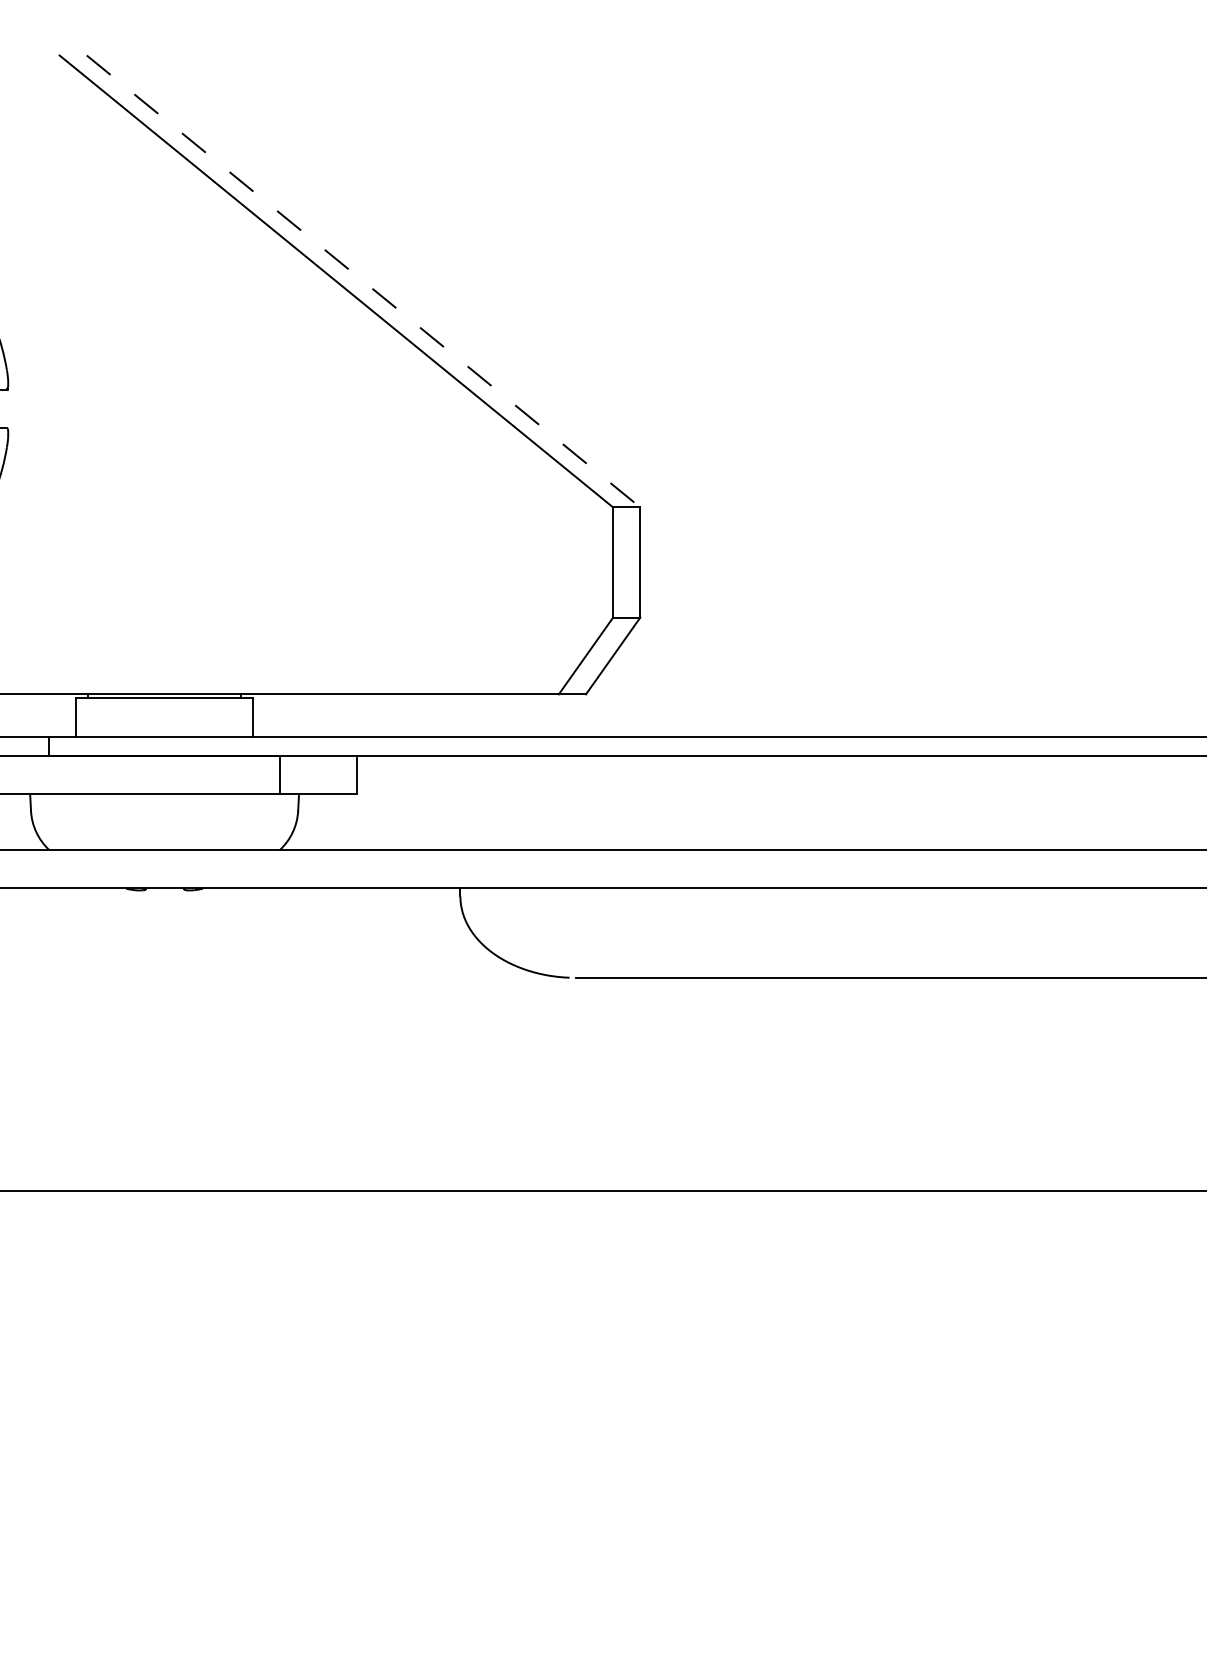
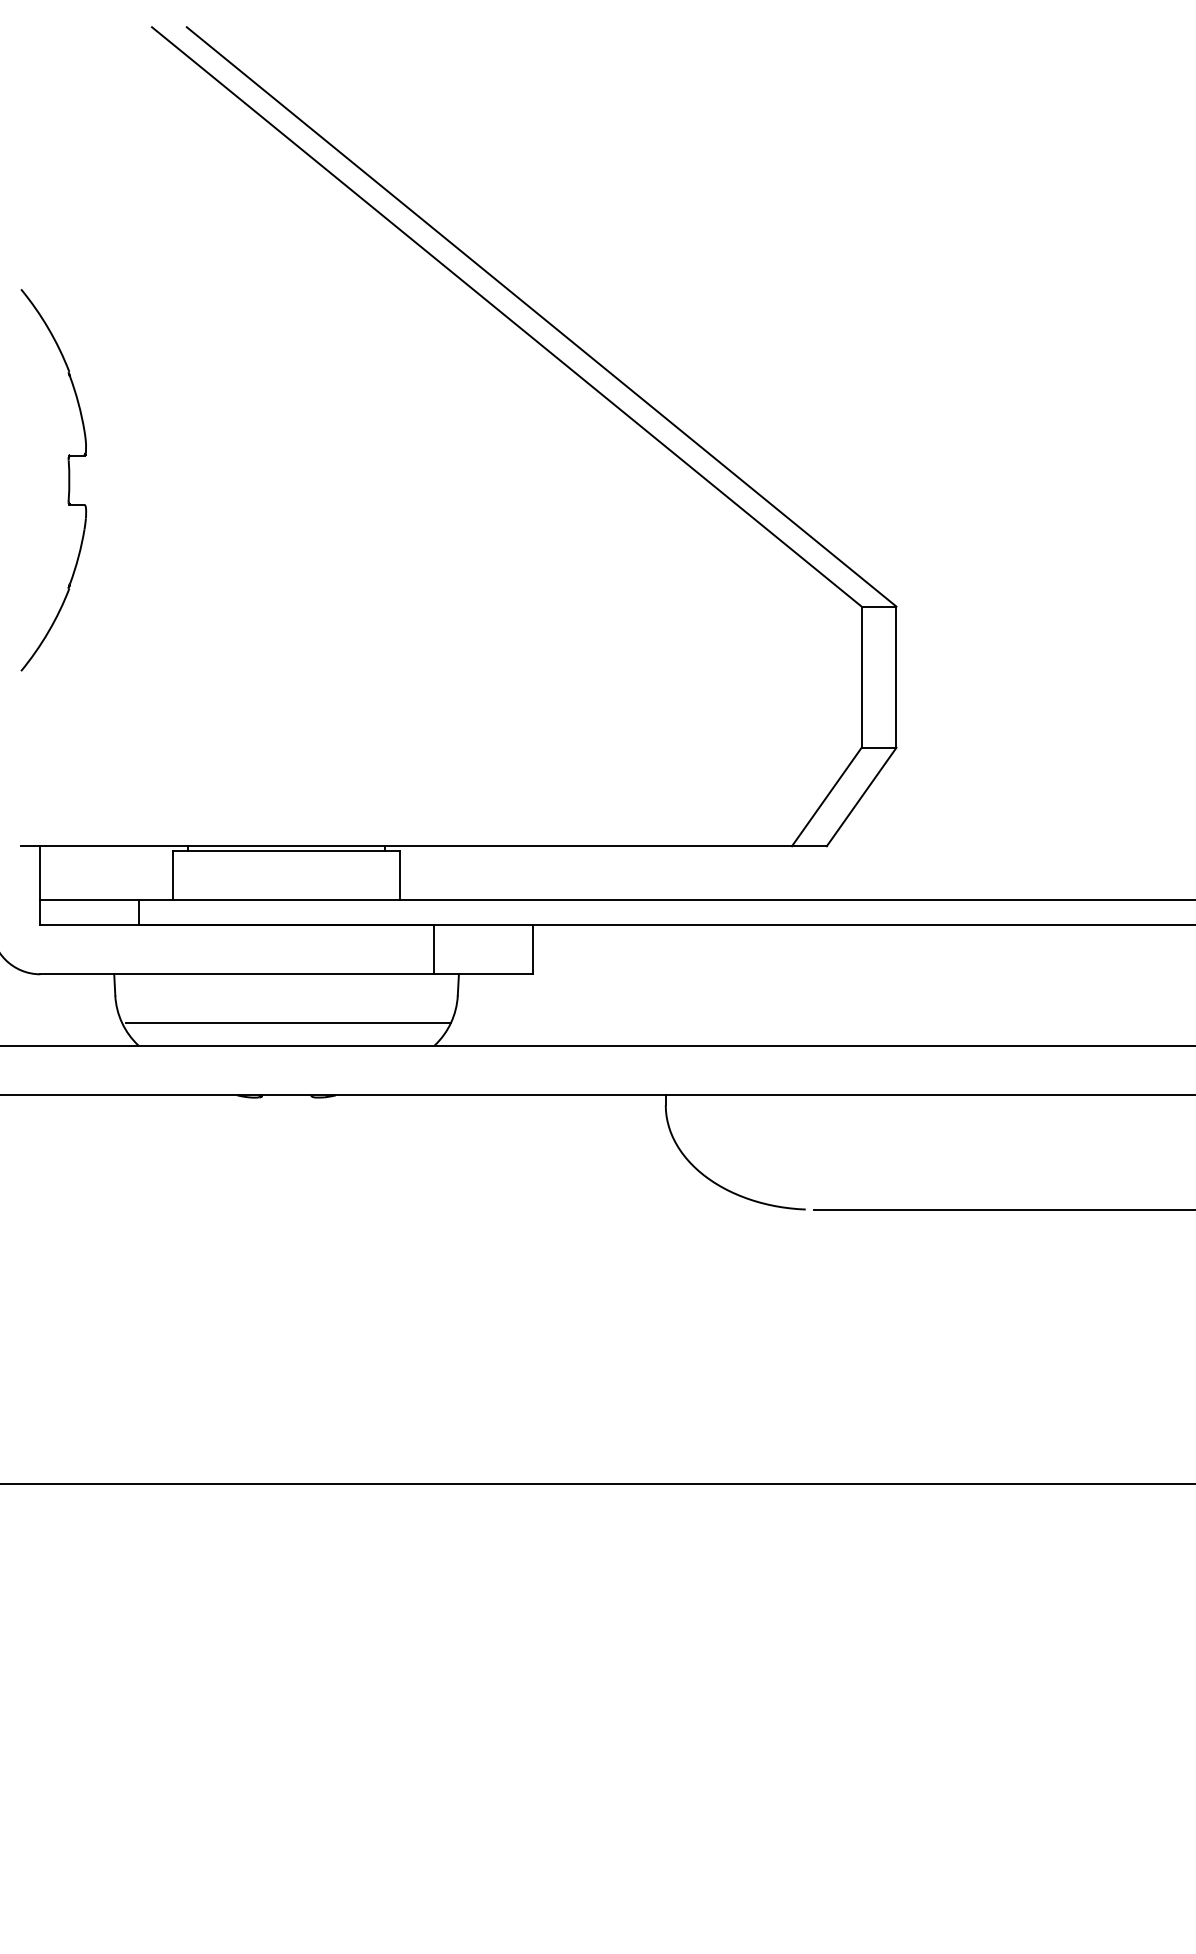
line: (363, 281) -> (541, 316), dashed -> solid
line: (165, 832) -> (287, 1023), added

